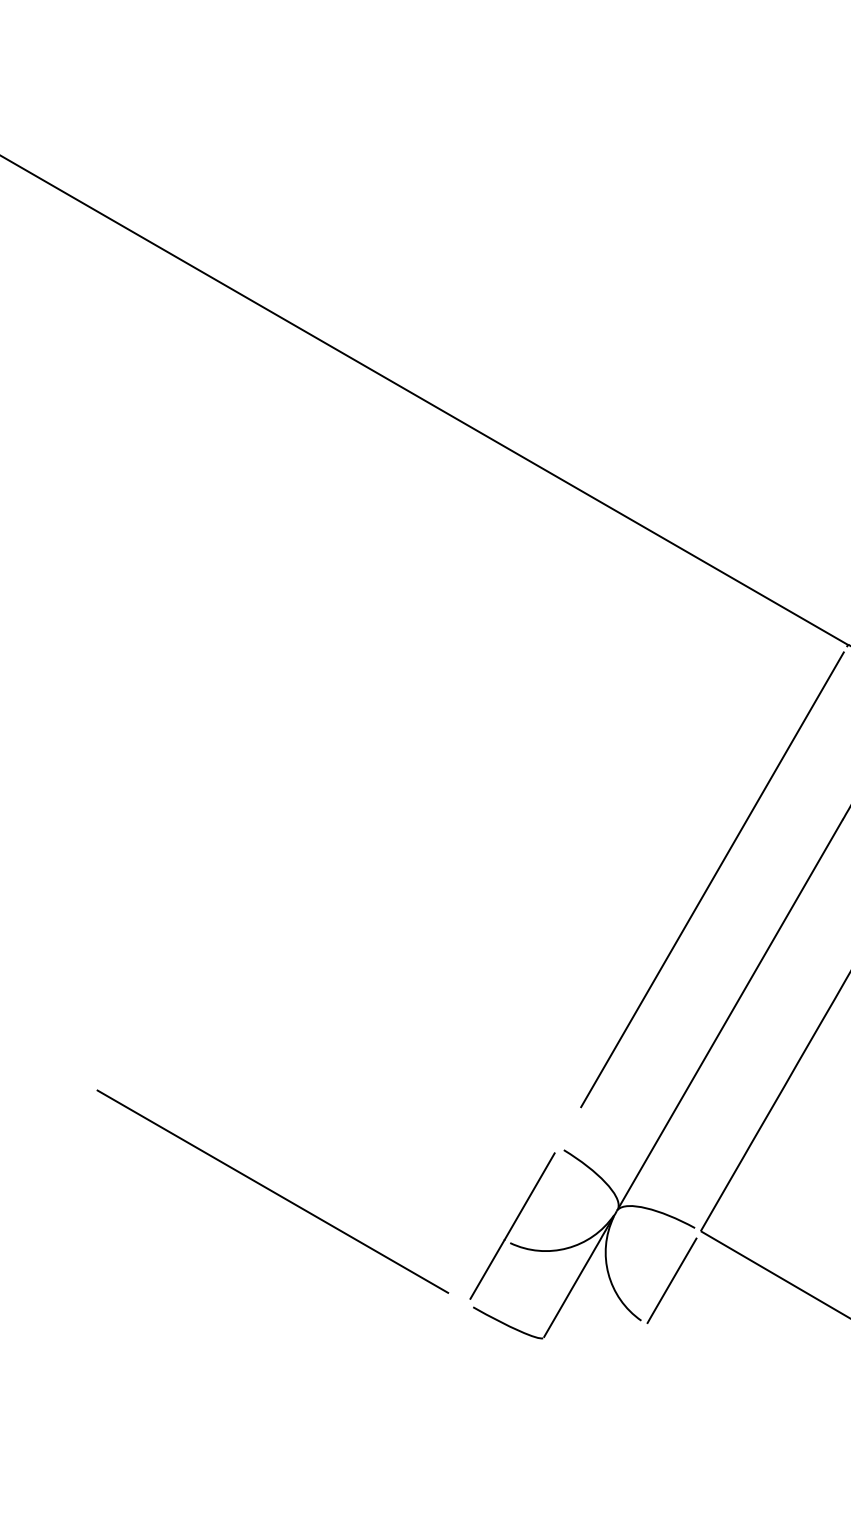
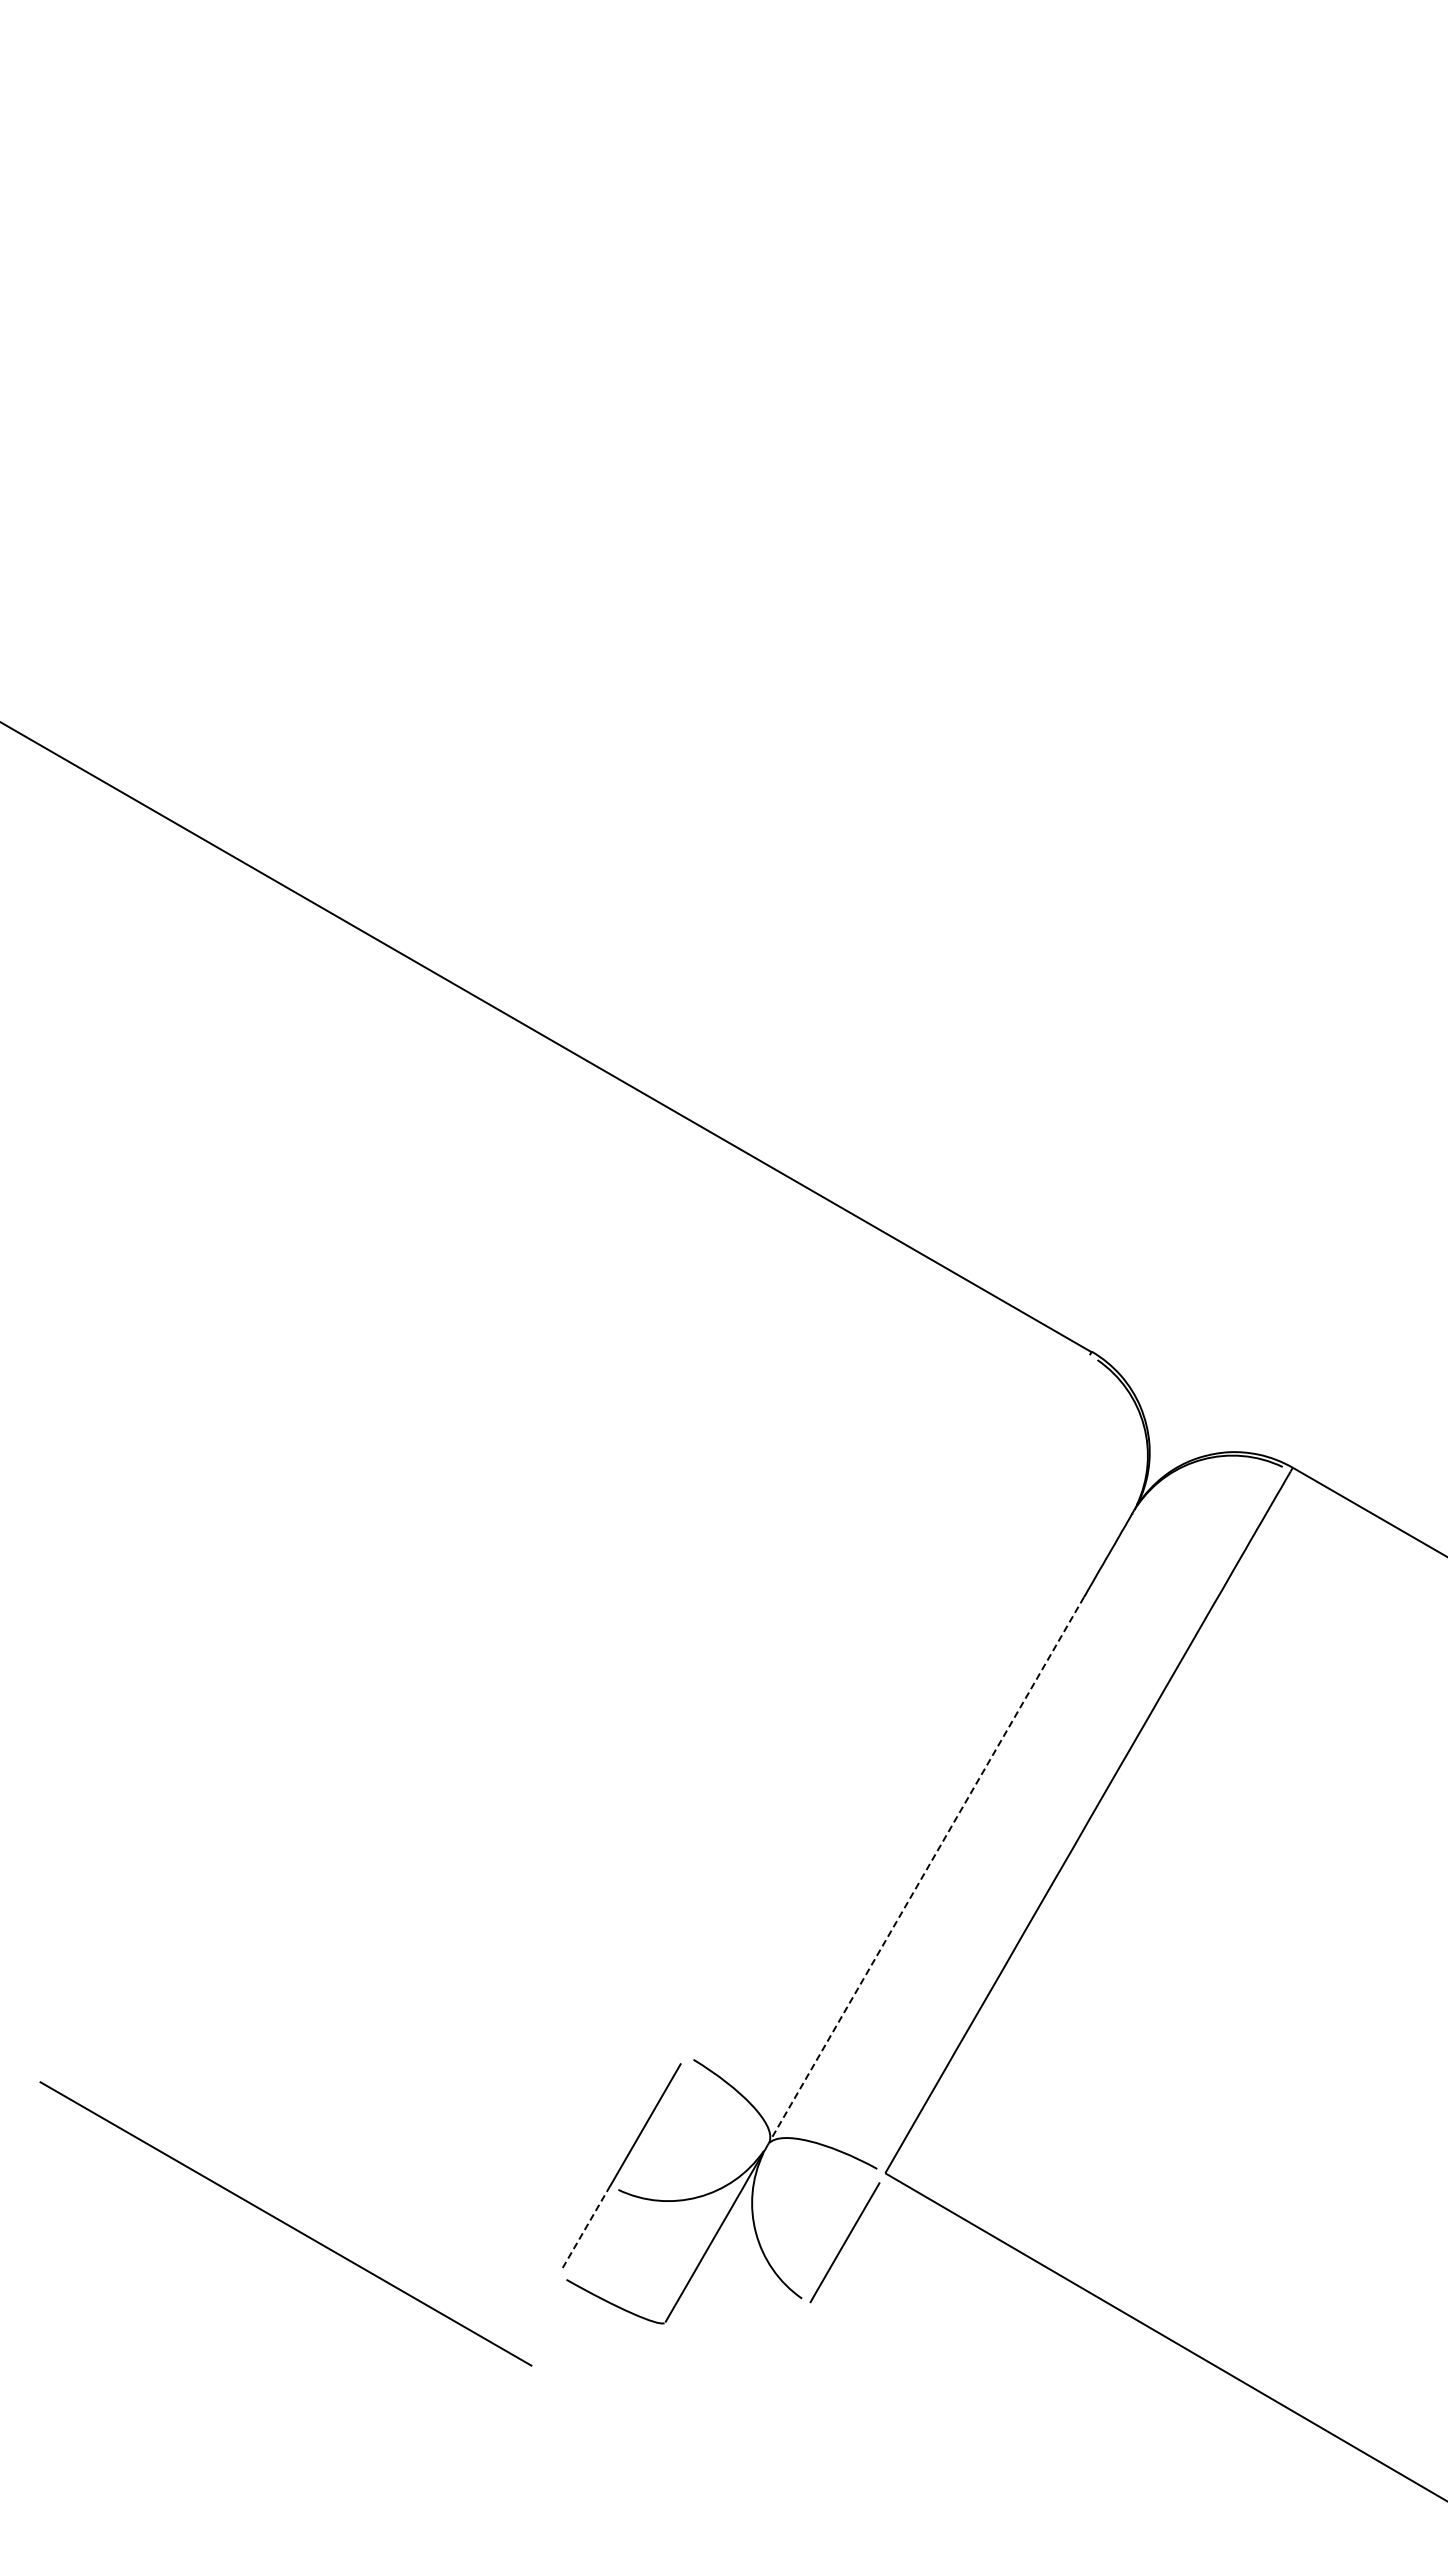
line: (712, 879) -> (901, 1680), removed
line: (730, 1015) -> (926, 1870), solid -> dashed
line: (272, 1191) -> (285, 2223), moved
line: (487, 1269) -> (586, 2227), solid -> dashed

